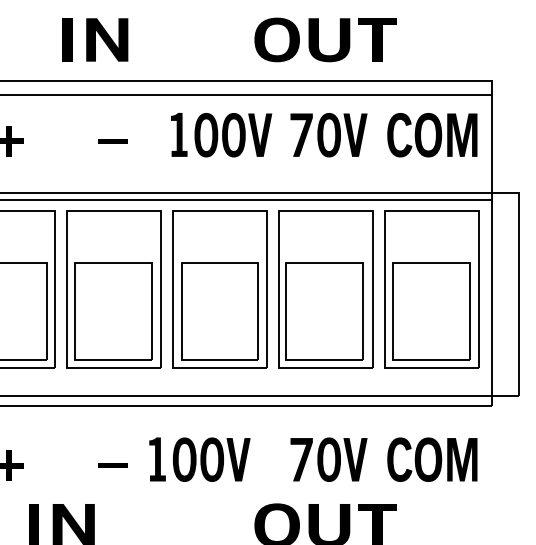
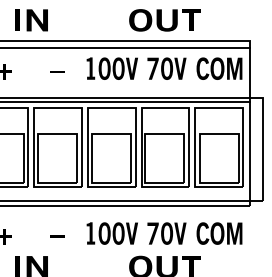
part: (95, 40) -> (31, 20), moved
part: (198, 459) -> (111, 233), moved

